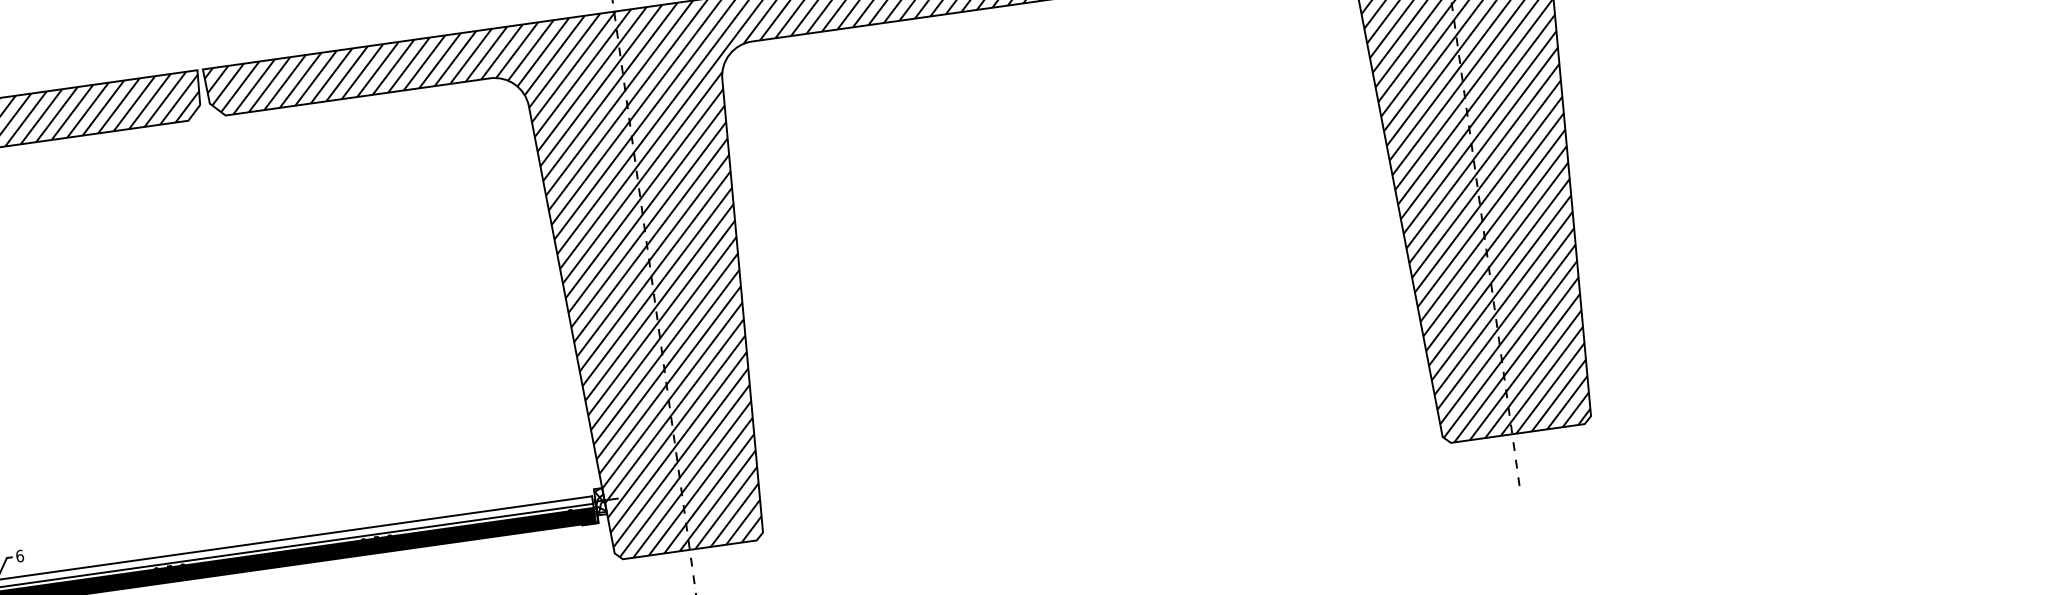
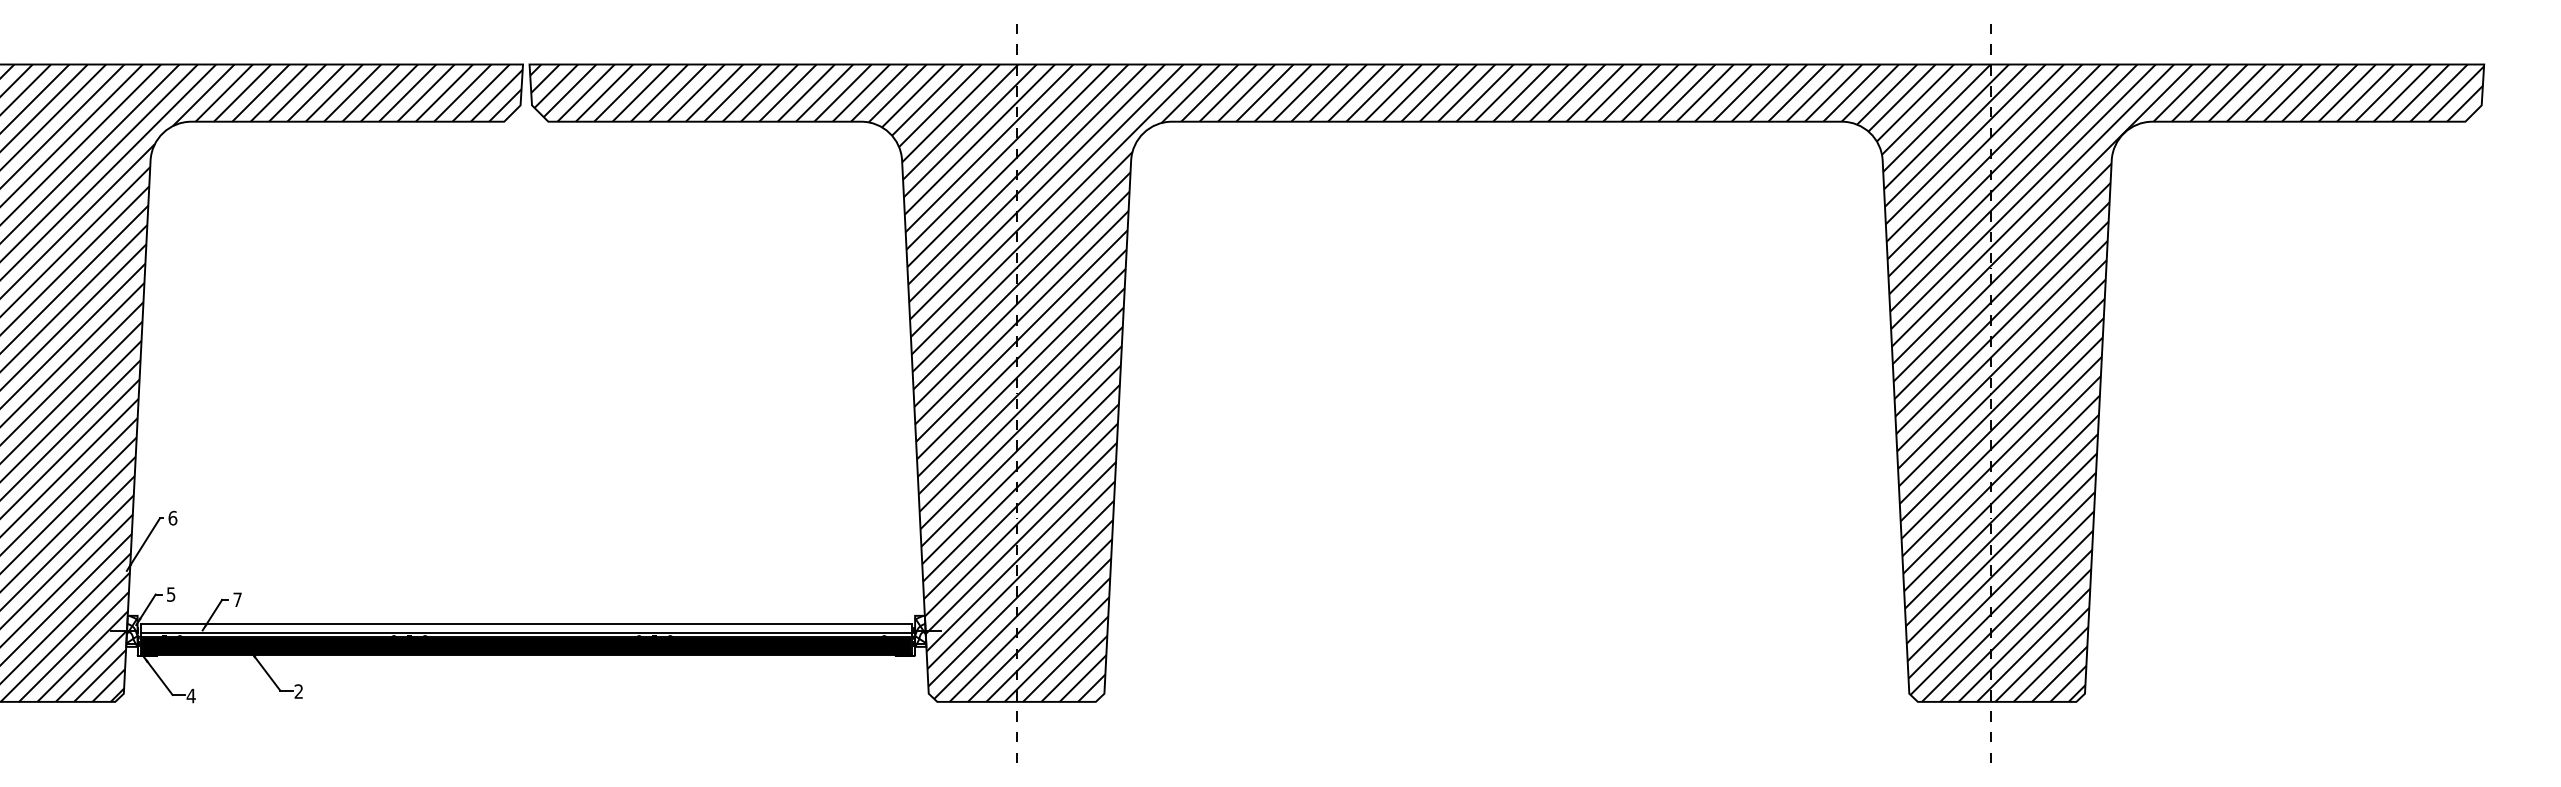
text: (19, 555) -> (237, 599), 6 -> 7

